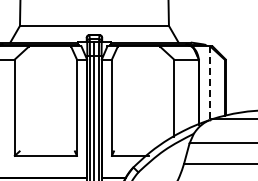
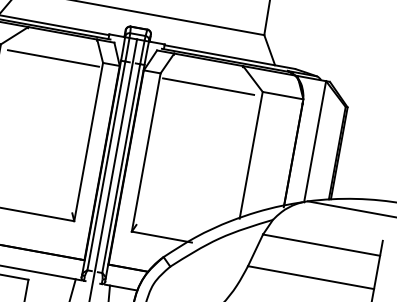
line: (46, 62) -> (52, 58), added
line: (141, 62) -> (208, 87), added
line: (210, 83) -> (315, 142), dashed -> solid

